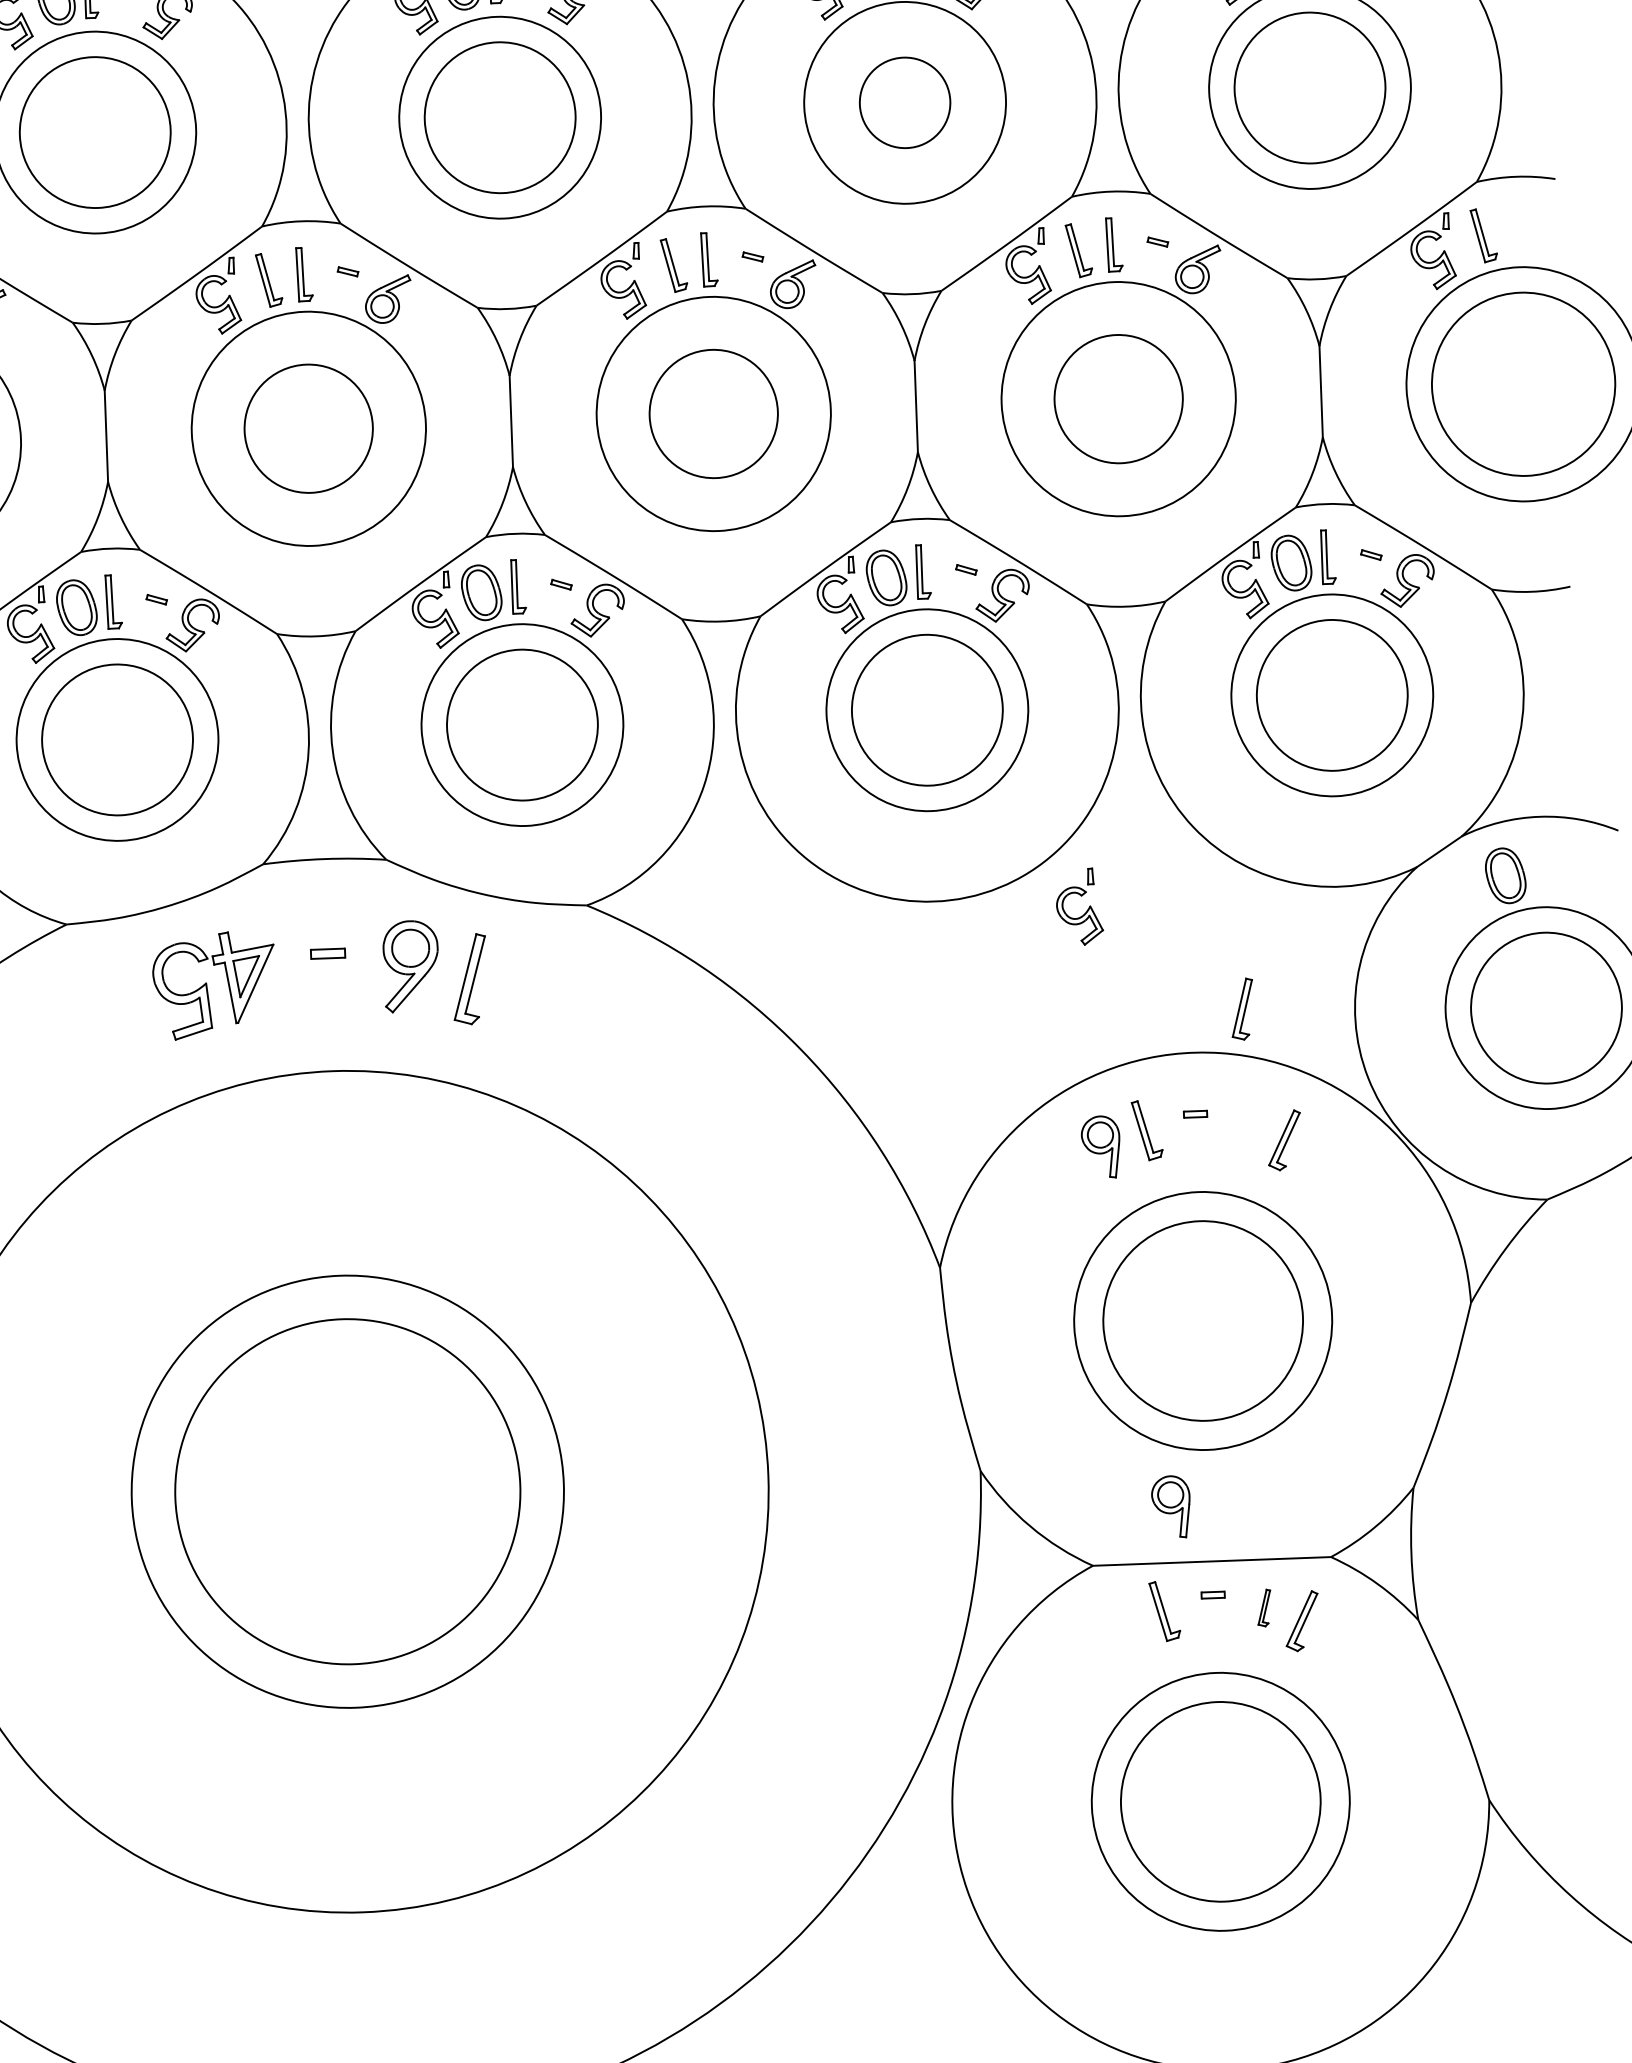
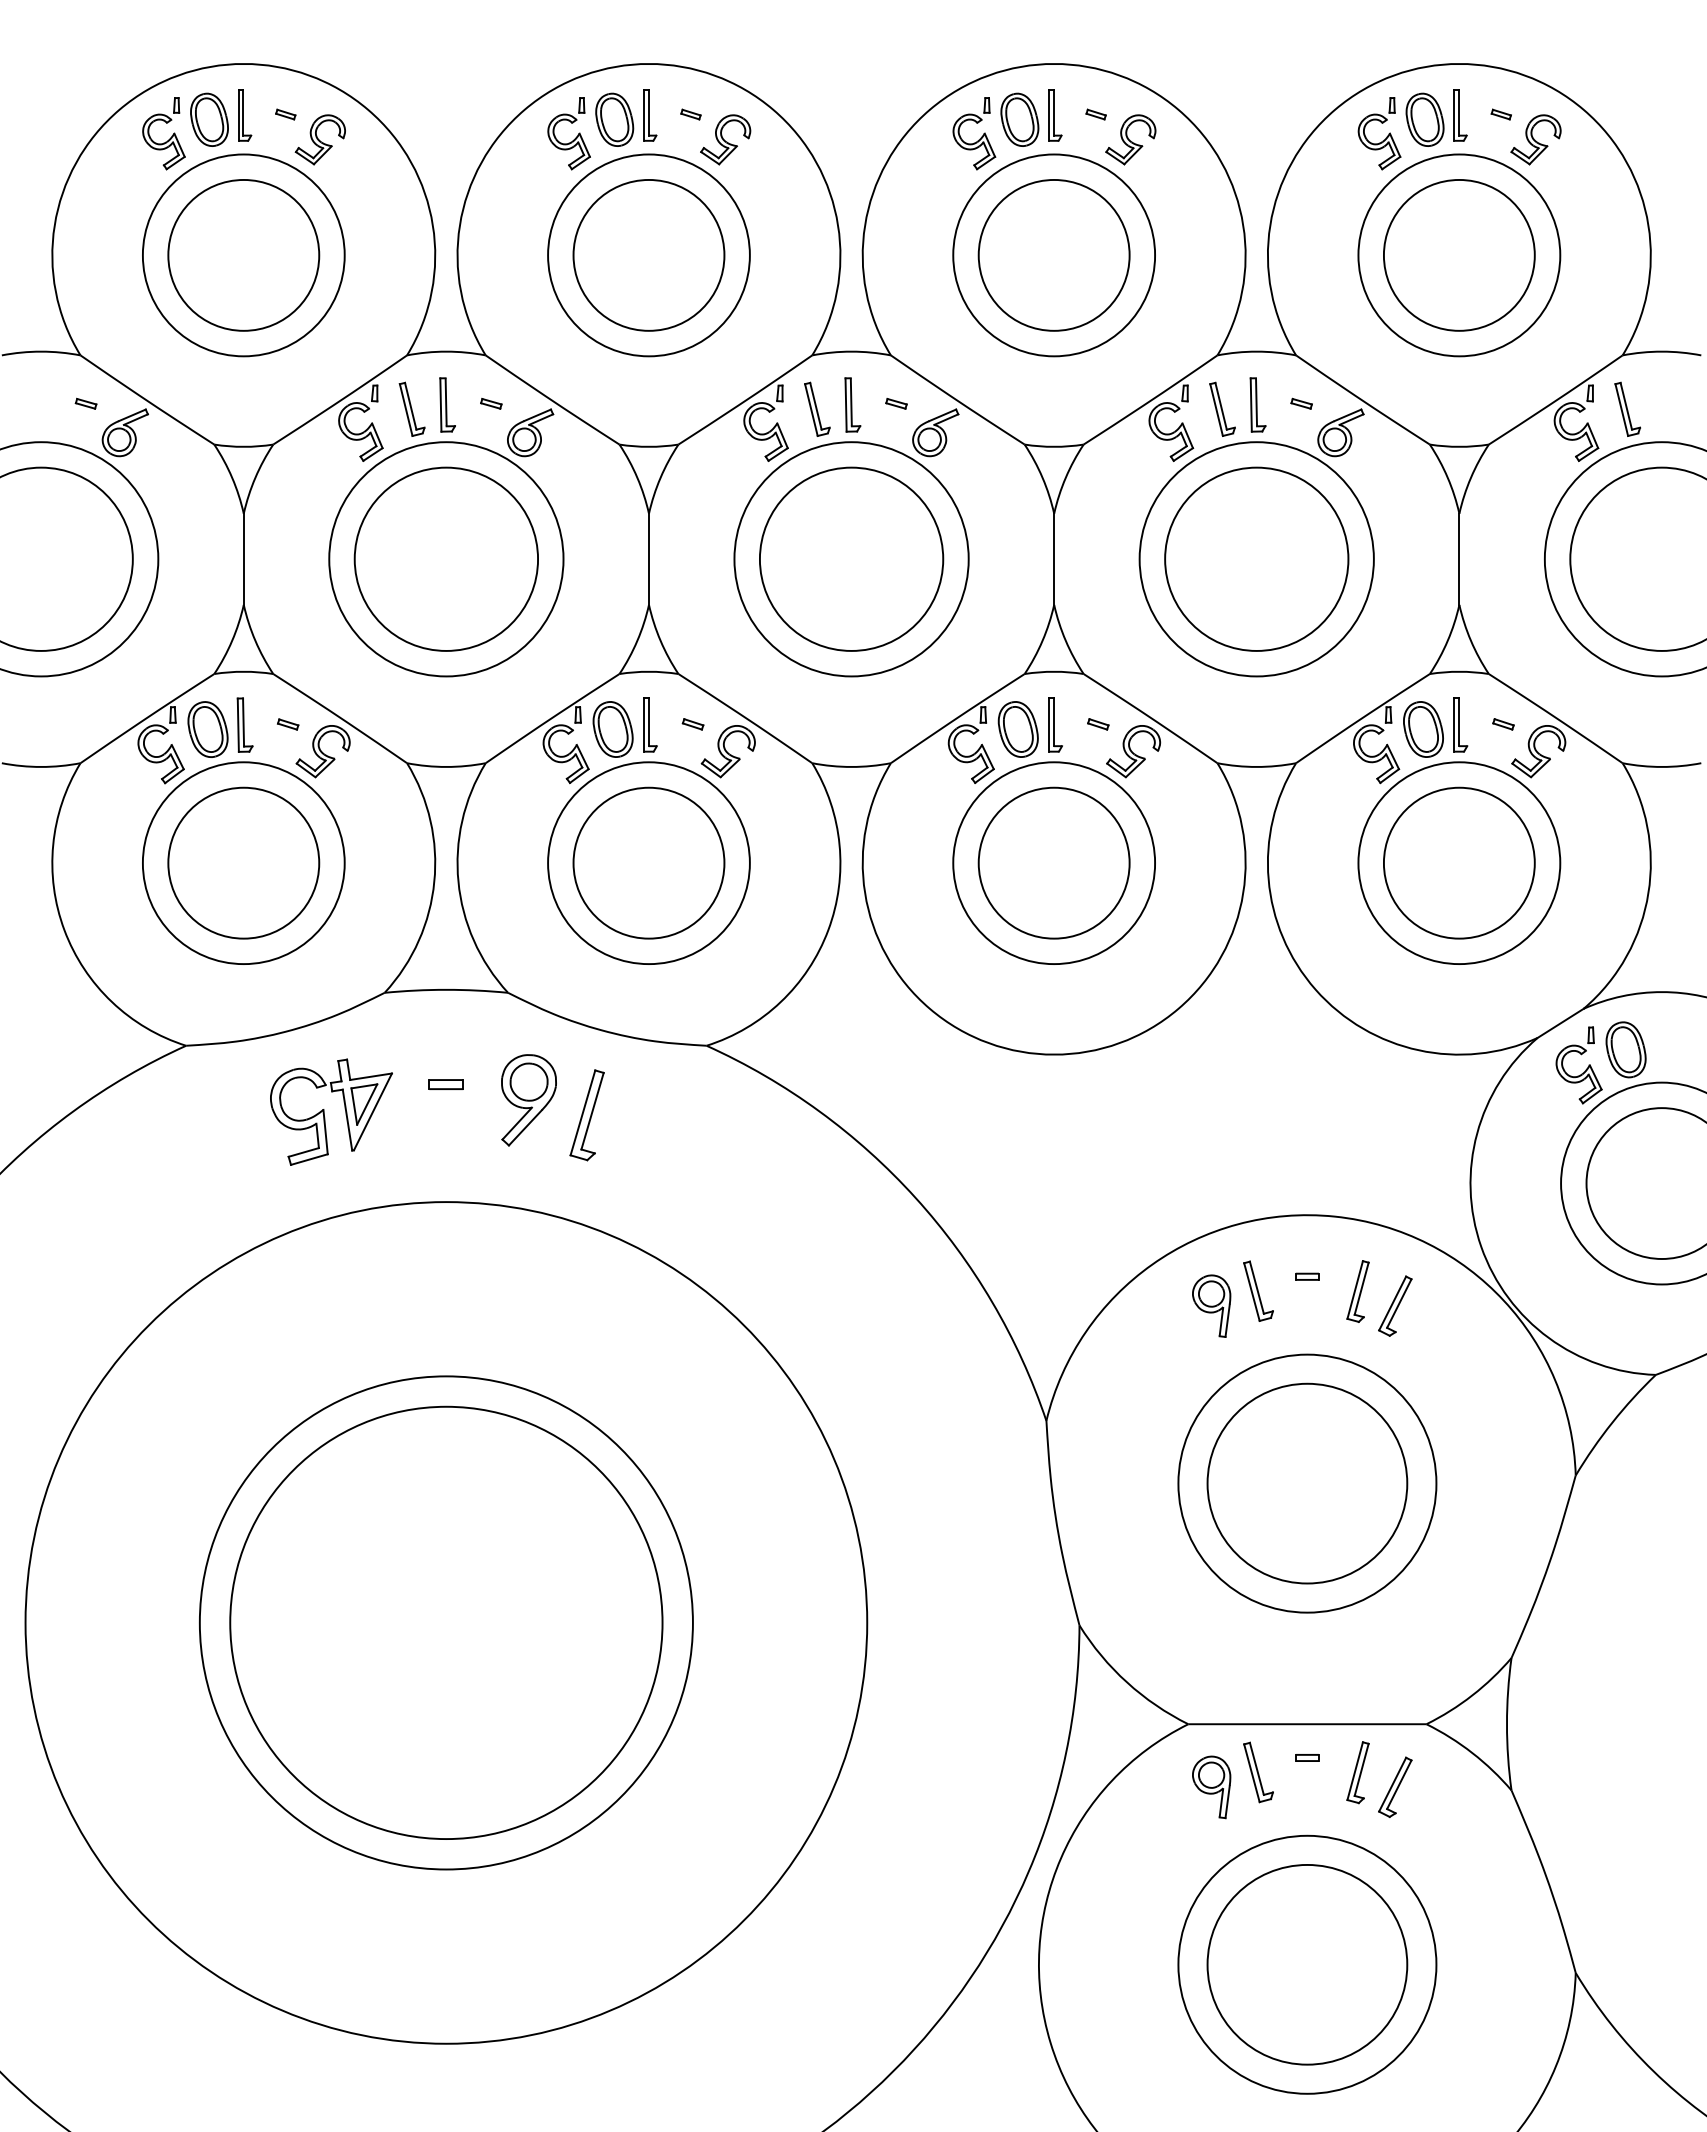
circle: (904, 101) -> (1053, 254), size x1.67
circle: (1118, 398) -> (1256, 558), size x1.43
circle: (713, 413) -> (851, 558), size x1.43
circle: (307, 428) -> (445, 558), size x1.43
part: (1086, 910) -> (1585, 1069), moved
part: (1241, 1009) -> (1357, 1291), moved
circle: (346, 1491) -> (445, 1622), size x1.43
part: (1171, 1507) -> (1211, 1787), moved
part: (1263, 1607) -> (1357, 1772), size x1.67

